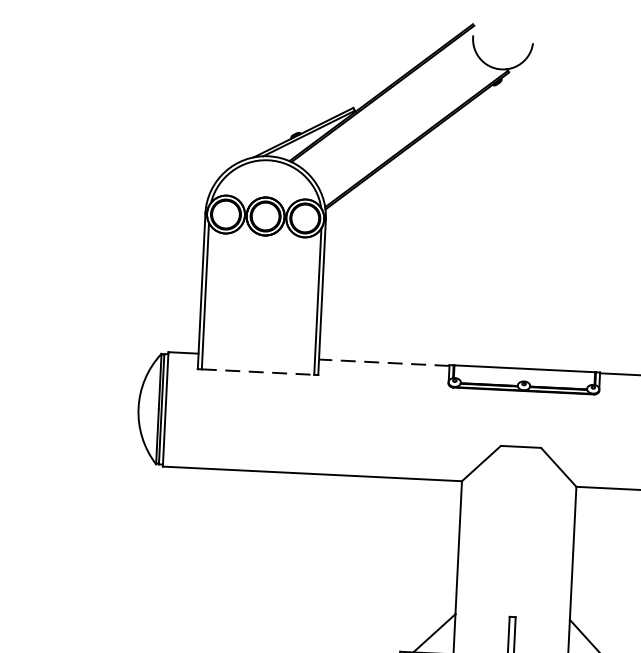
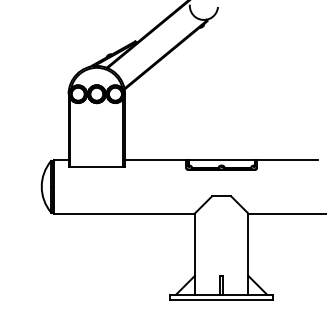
line: (383, 361) -> (155, 159), dashed -> solid
line: (259, 372) -> (97, 167), dashed -> solid

